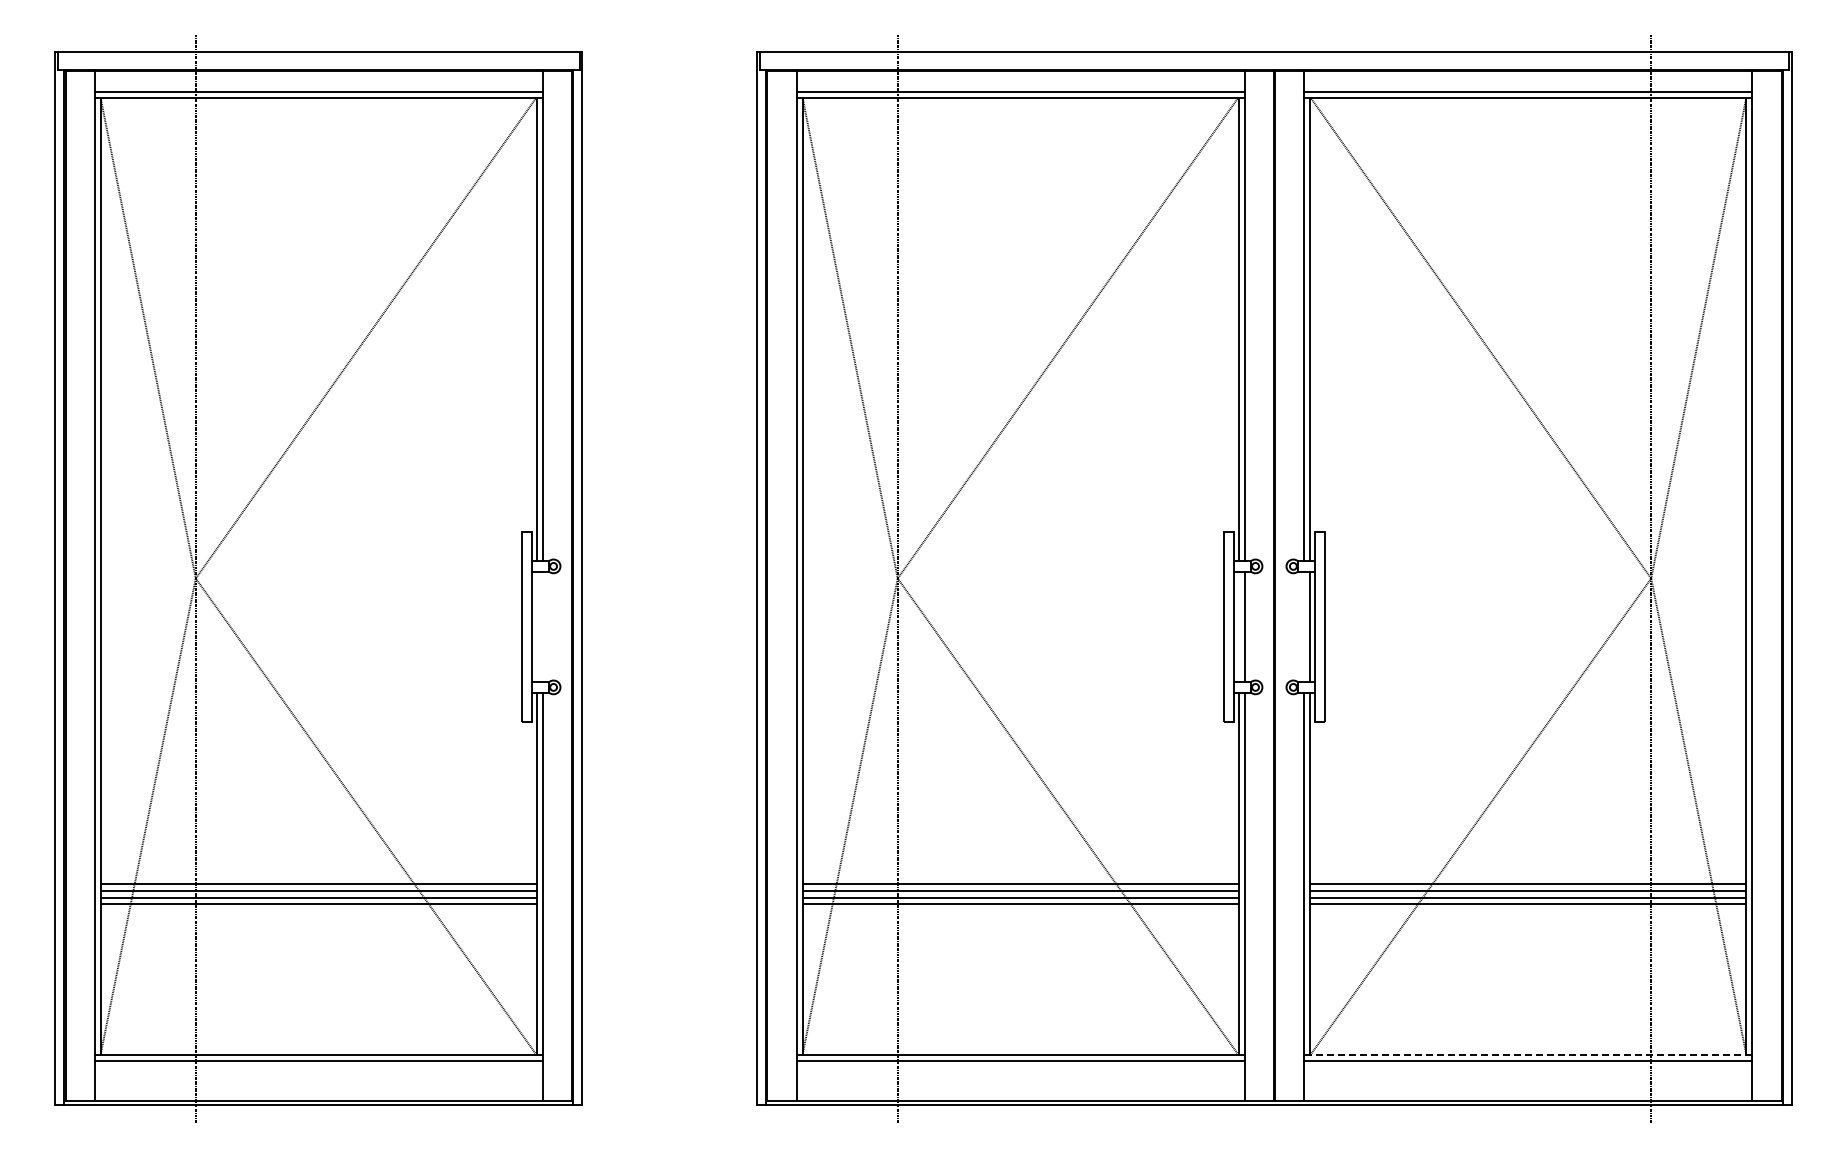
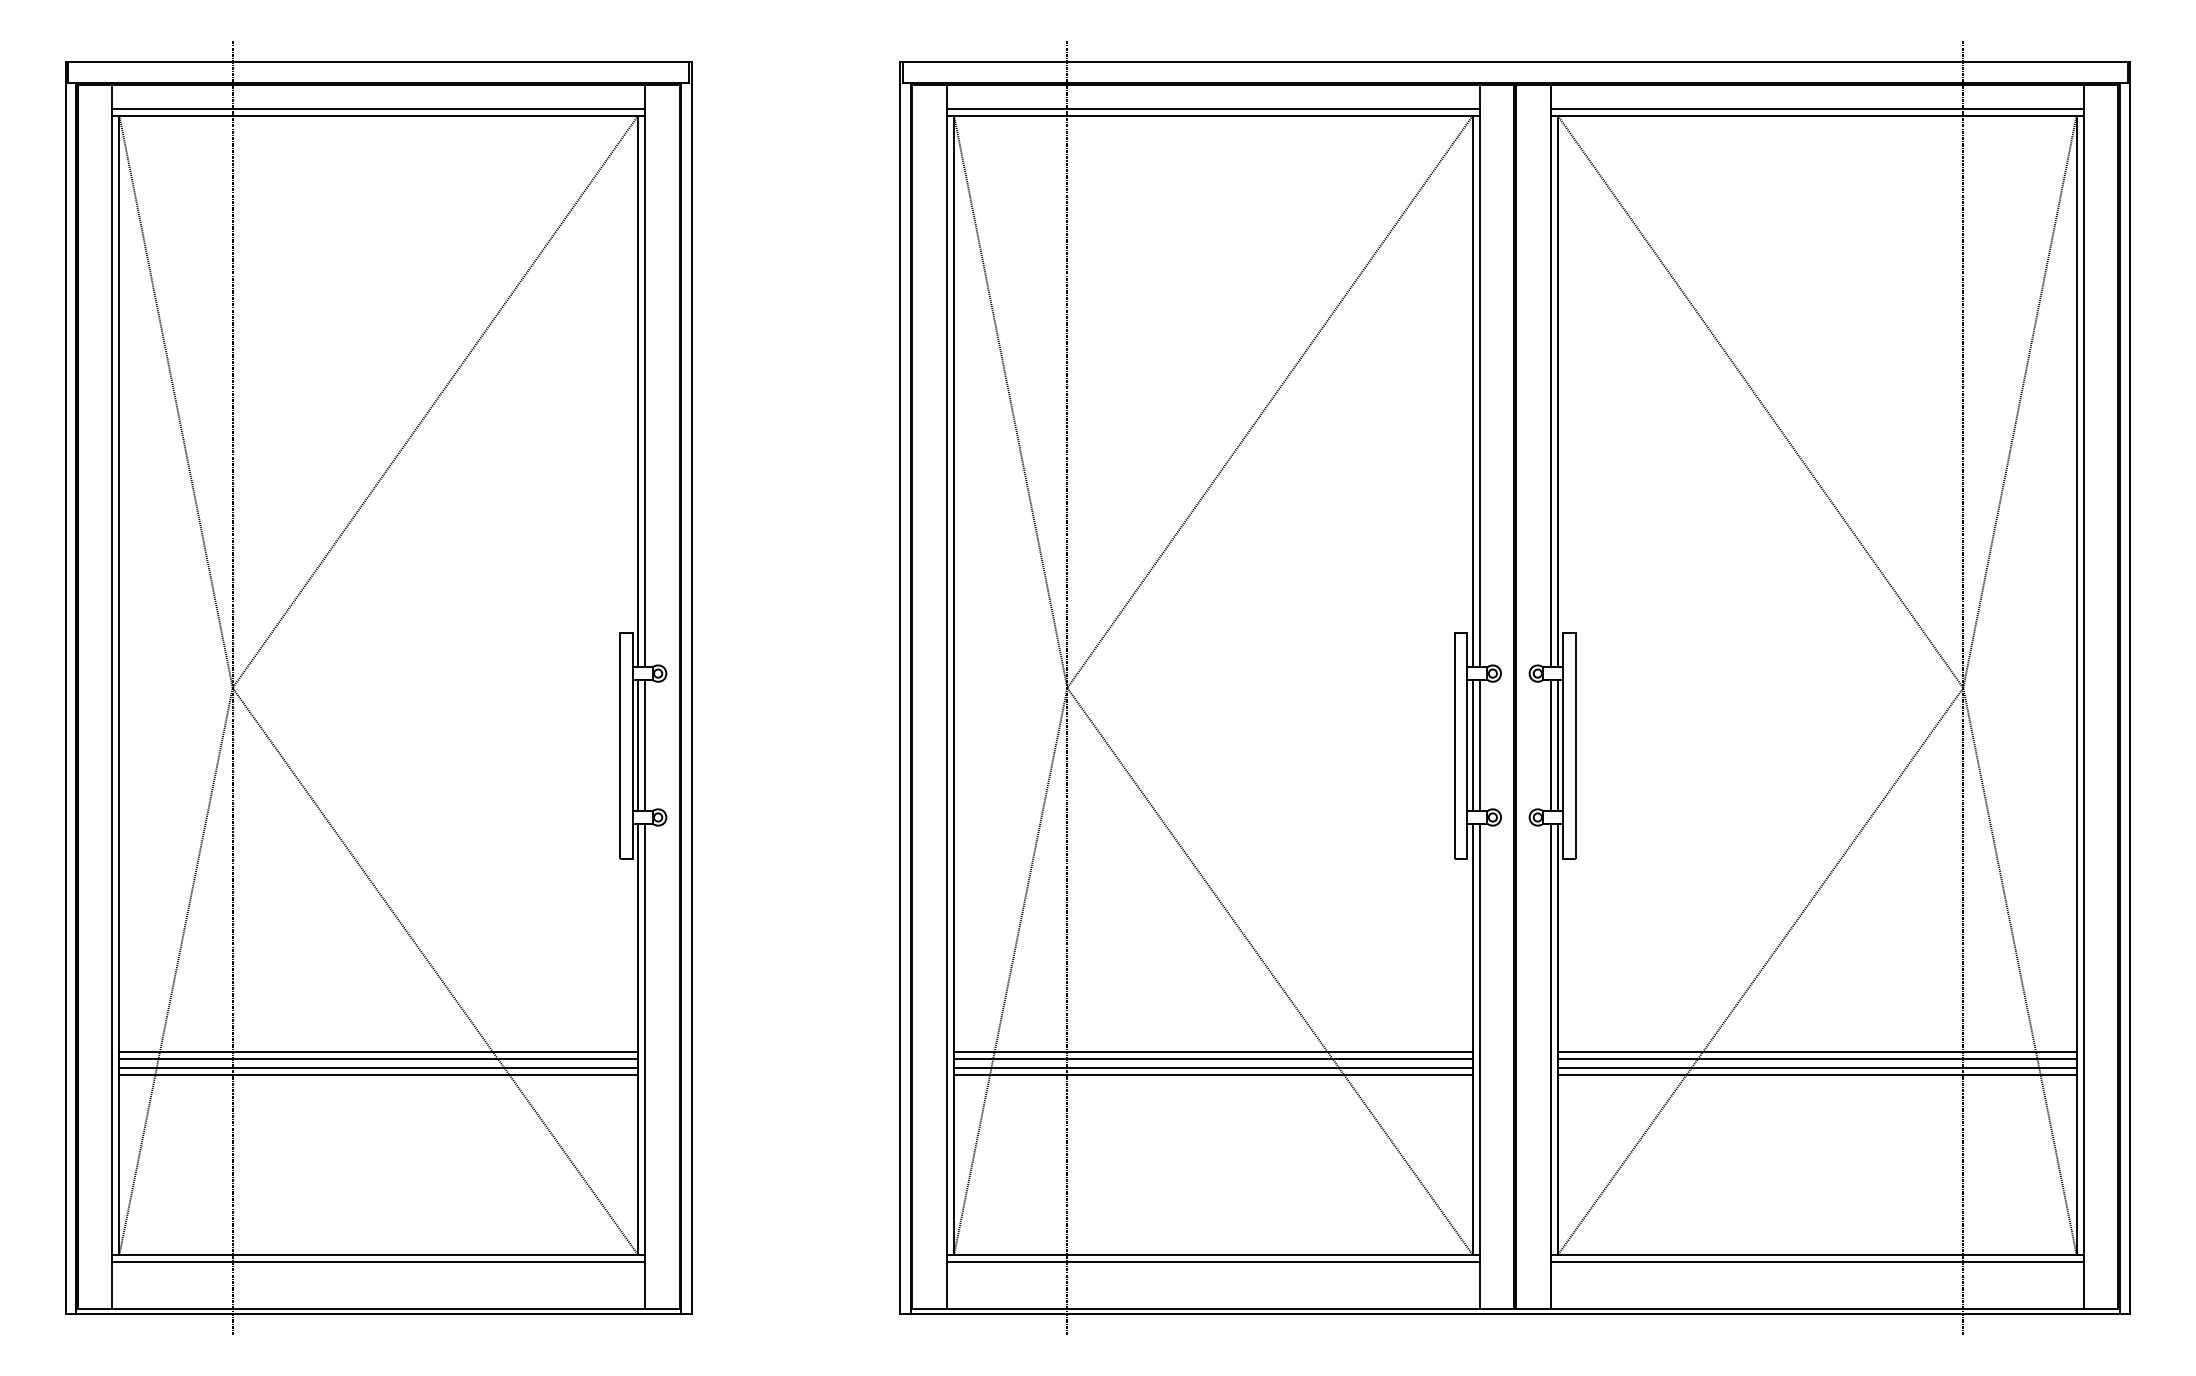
line: (536, 626) -> (637, 745), added
line: (542, 626) -> (644, 745), added
line: (1238, 626) -> (1472, 745), added
line: (1304, 626) -> (1551, 745), added
line: (1527, 1055) -> (1816, 1255), dashed -> solid

